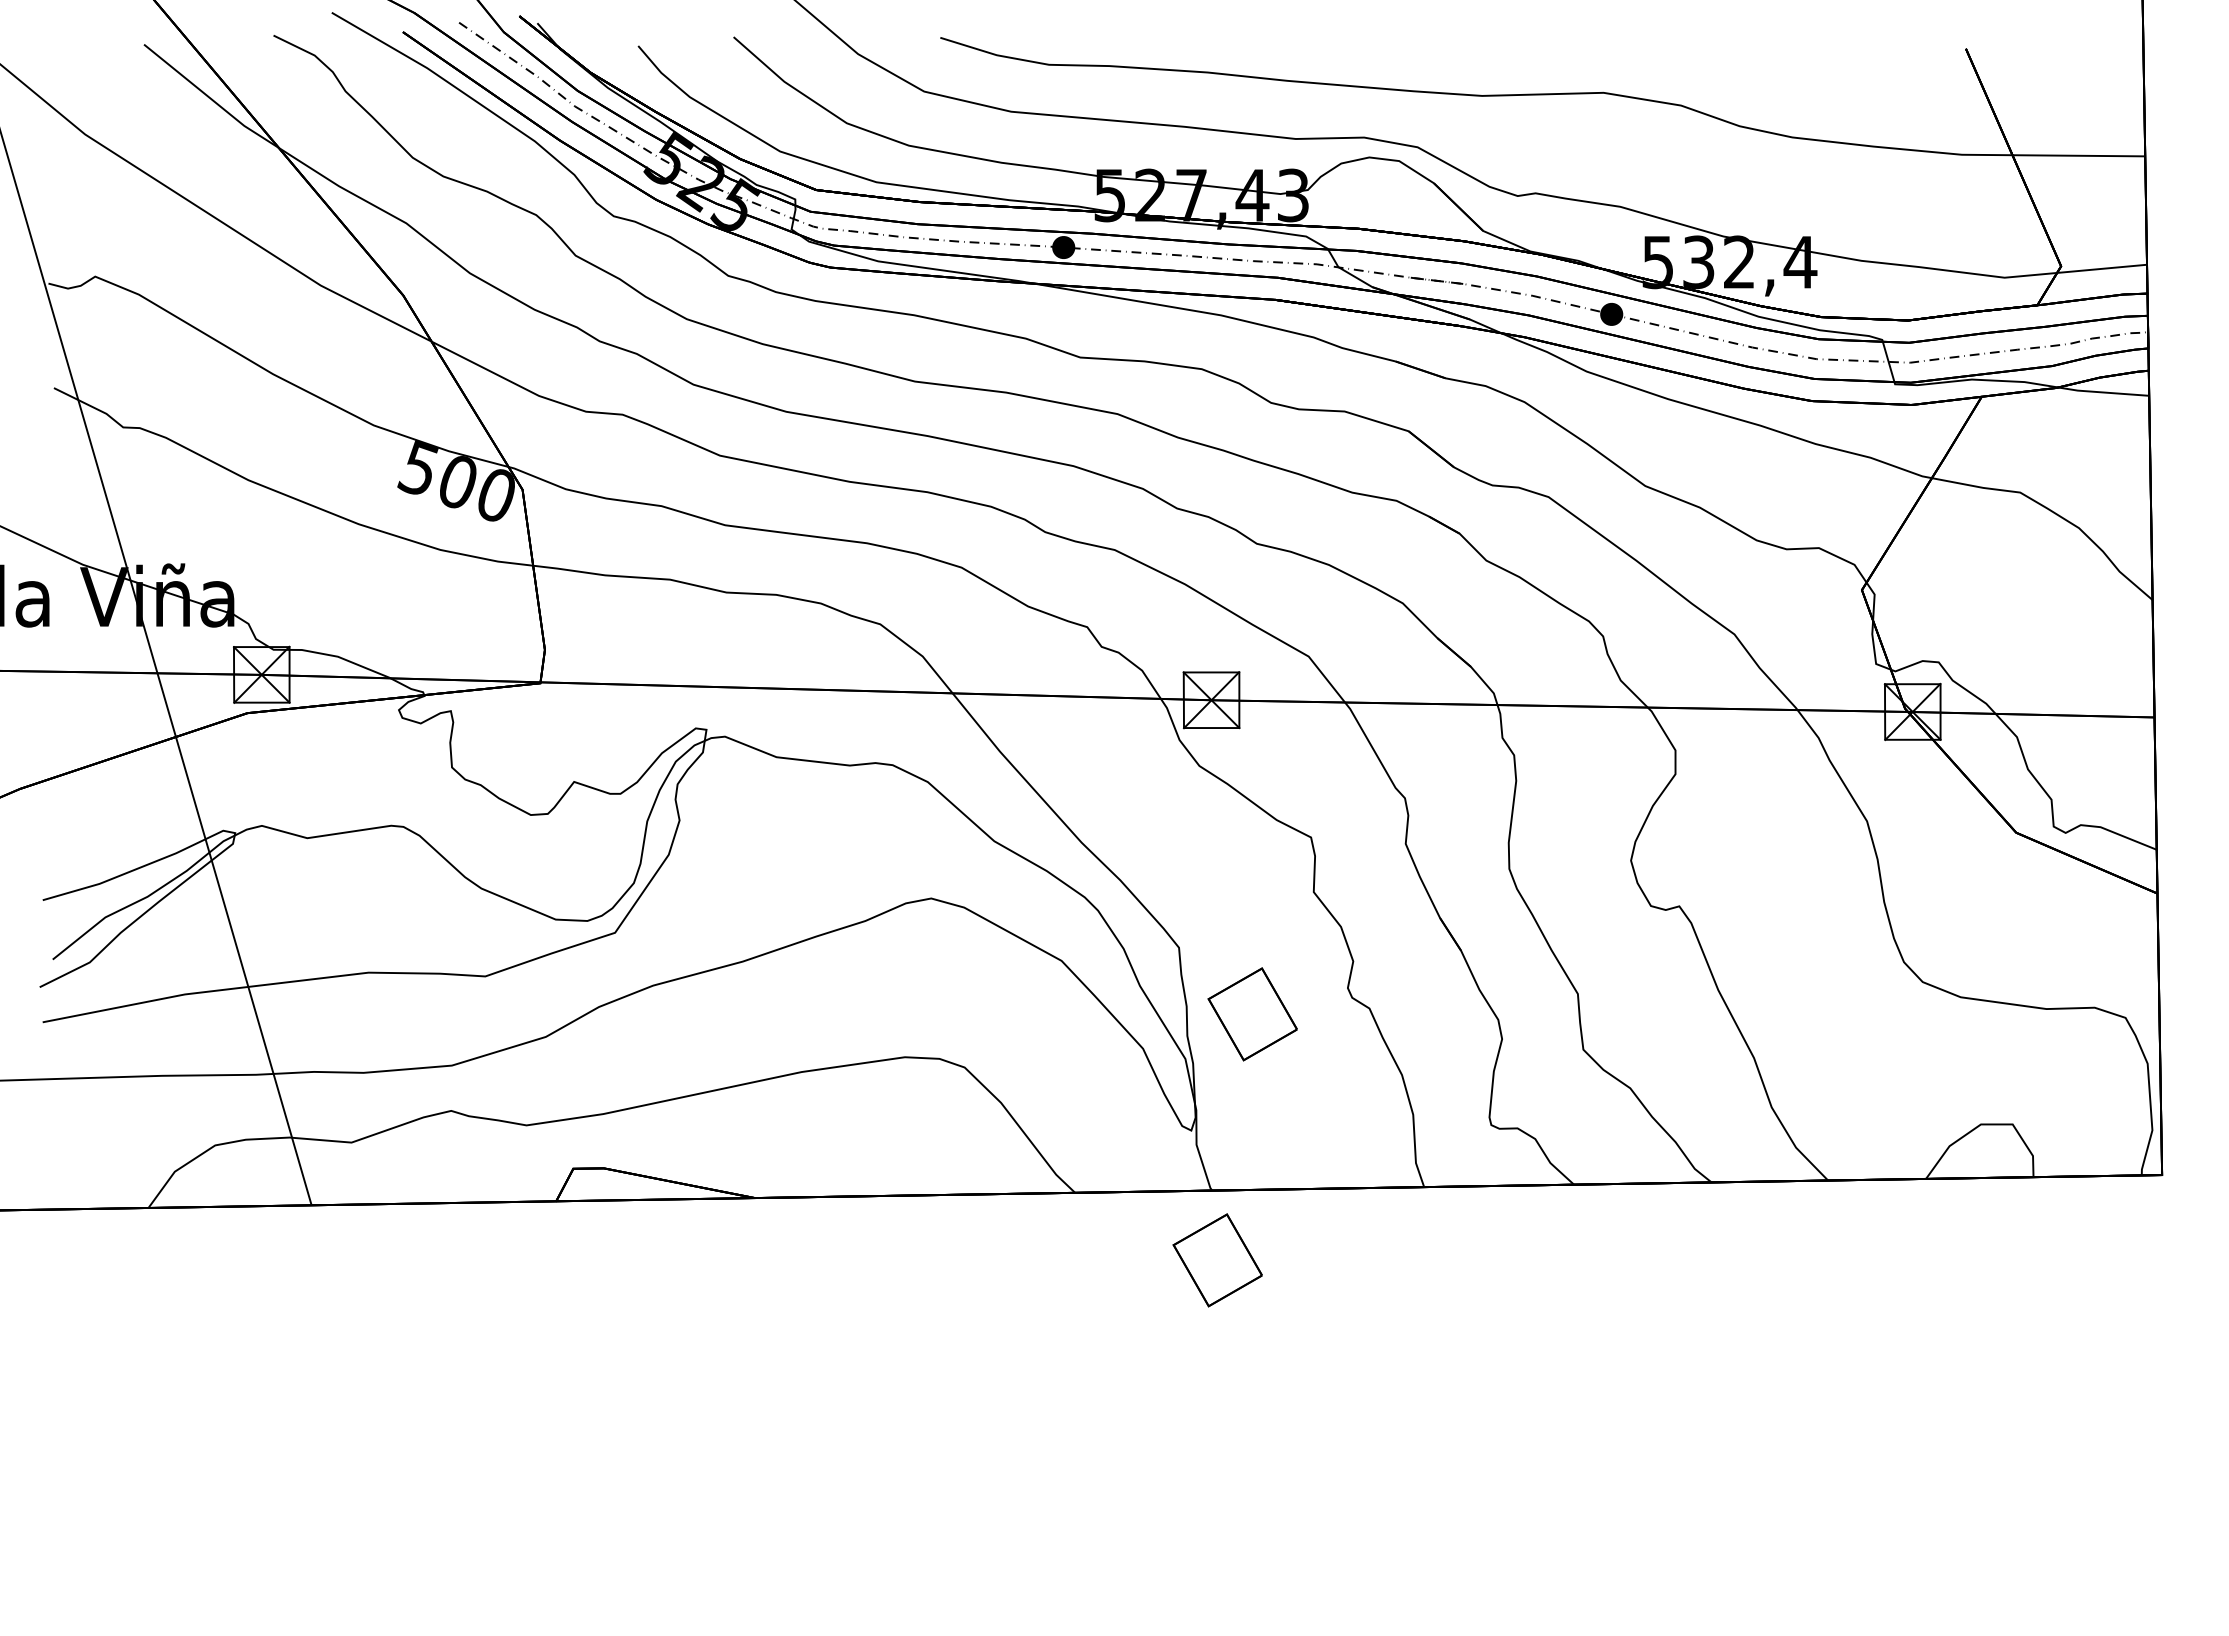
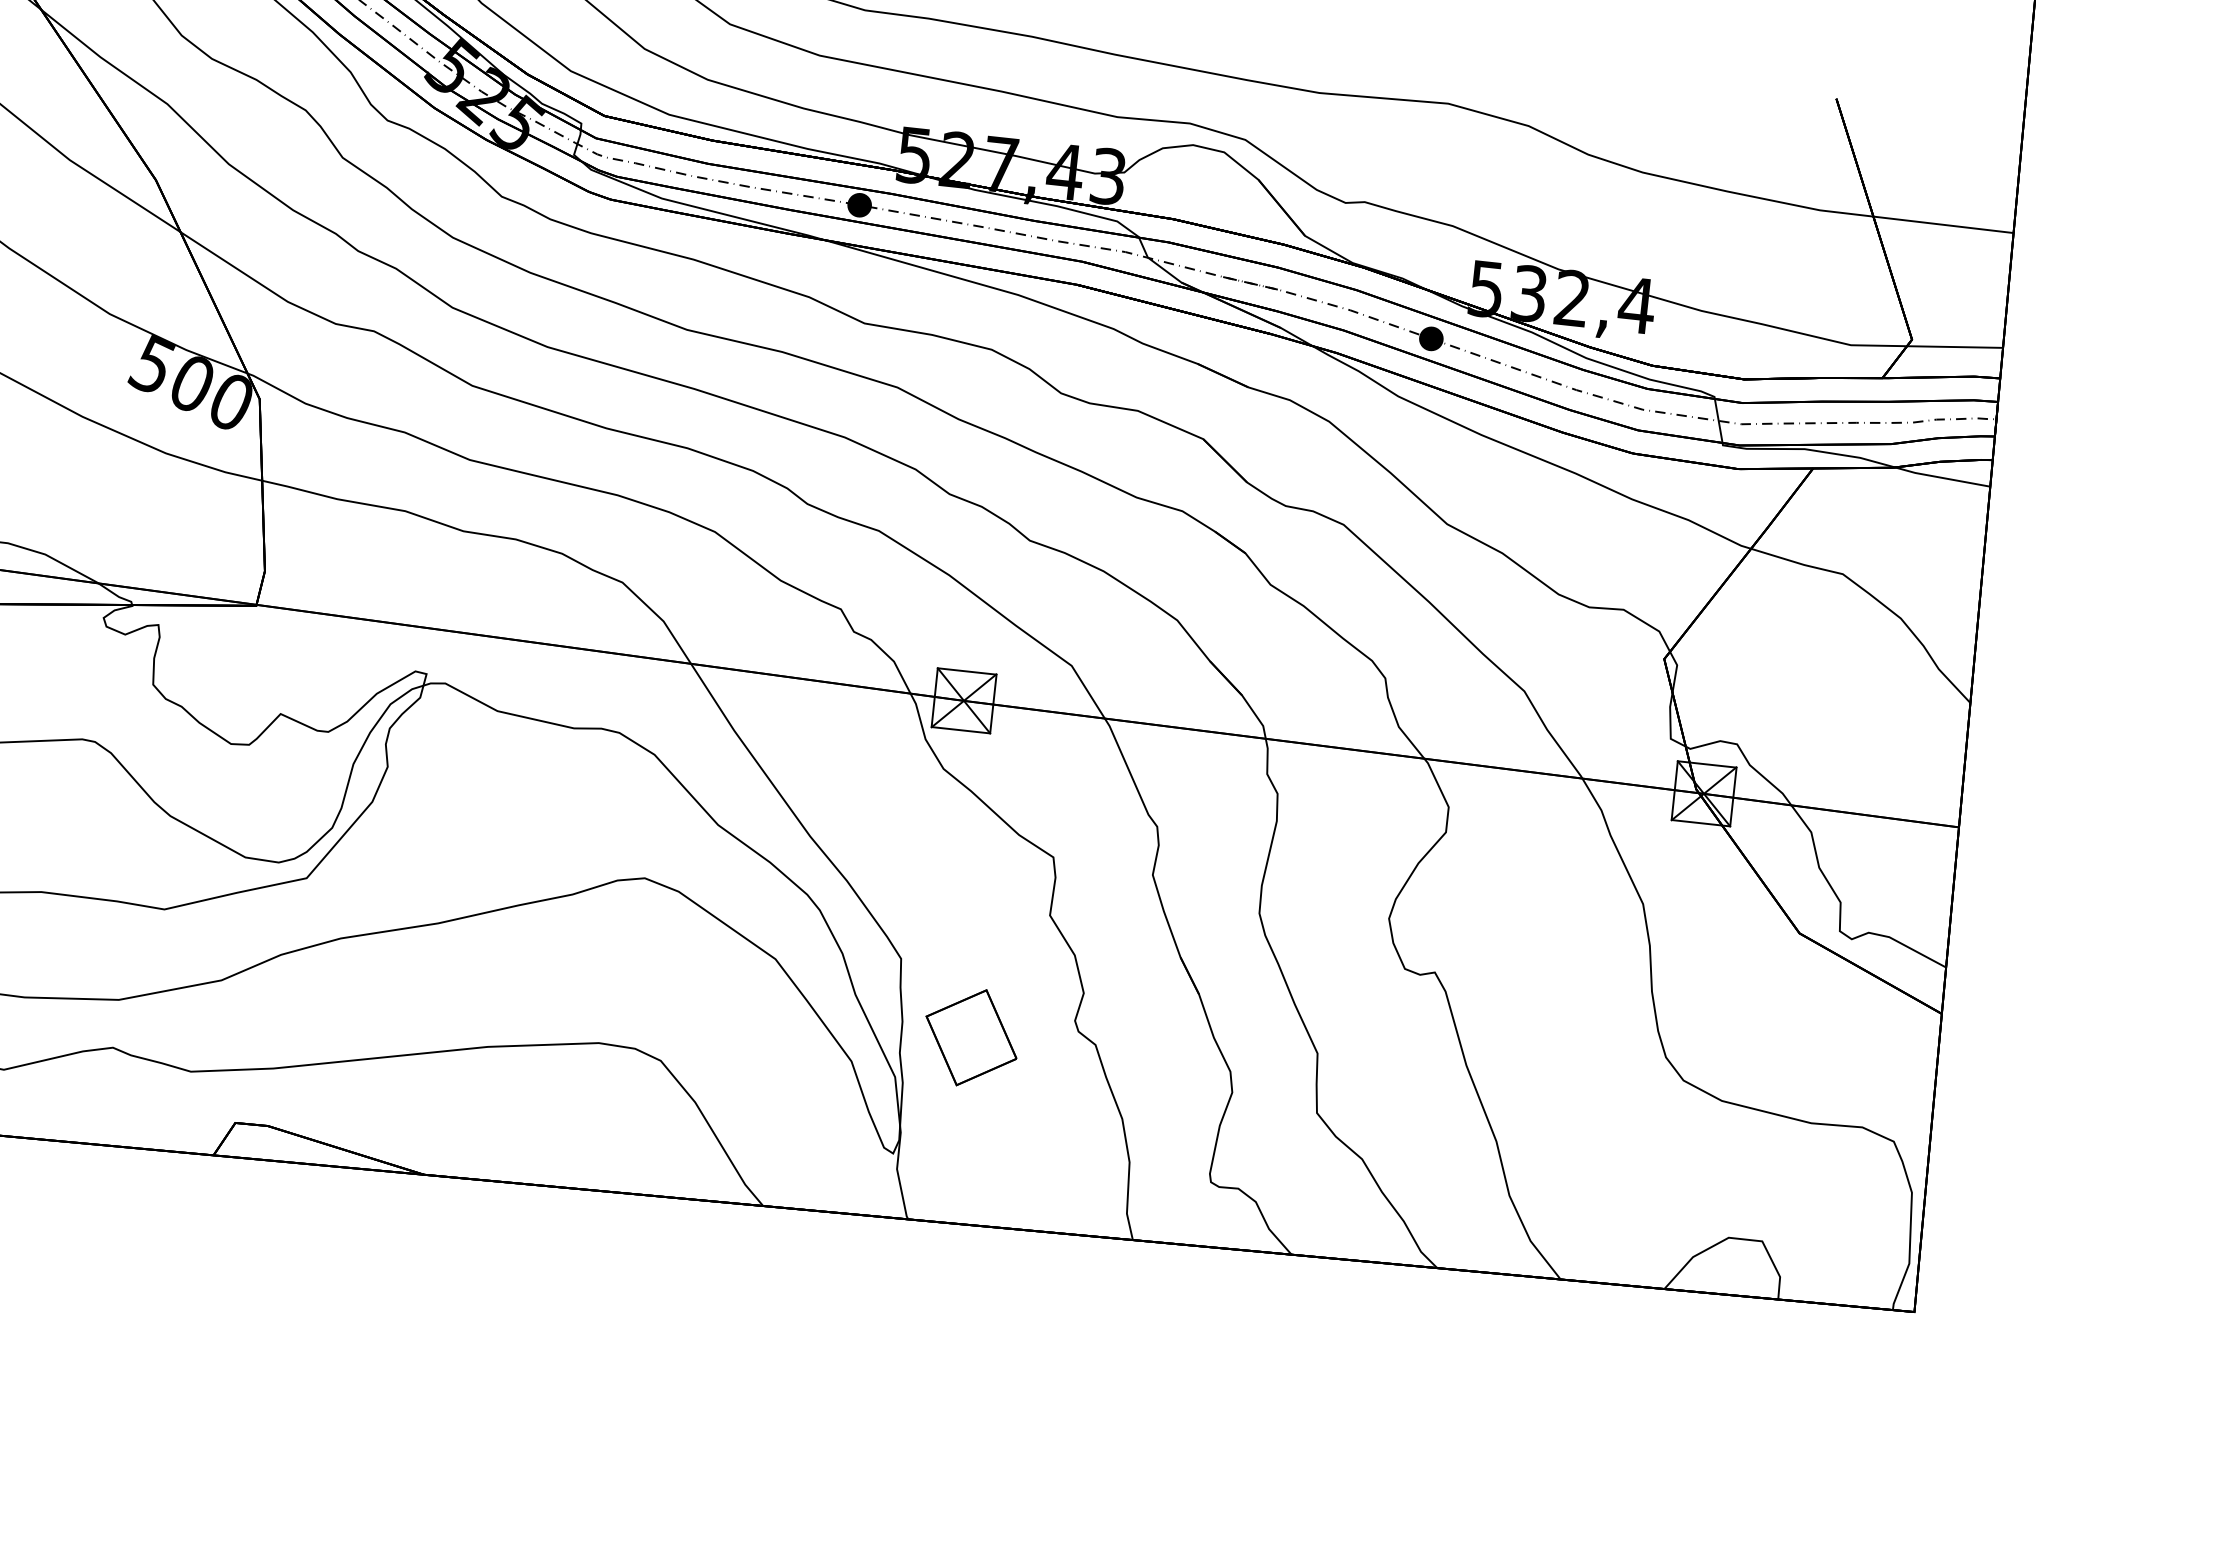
part: (1217, 1260) -> (905, 1293), removed

